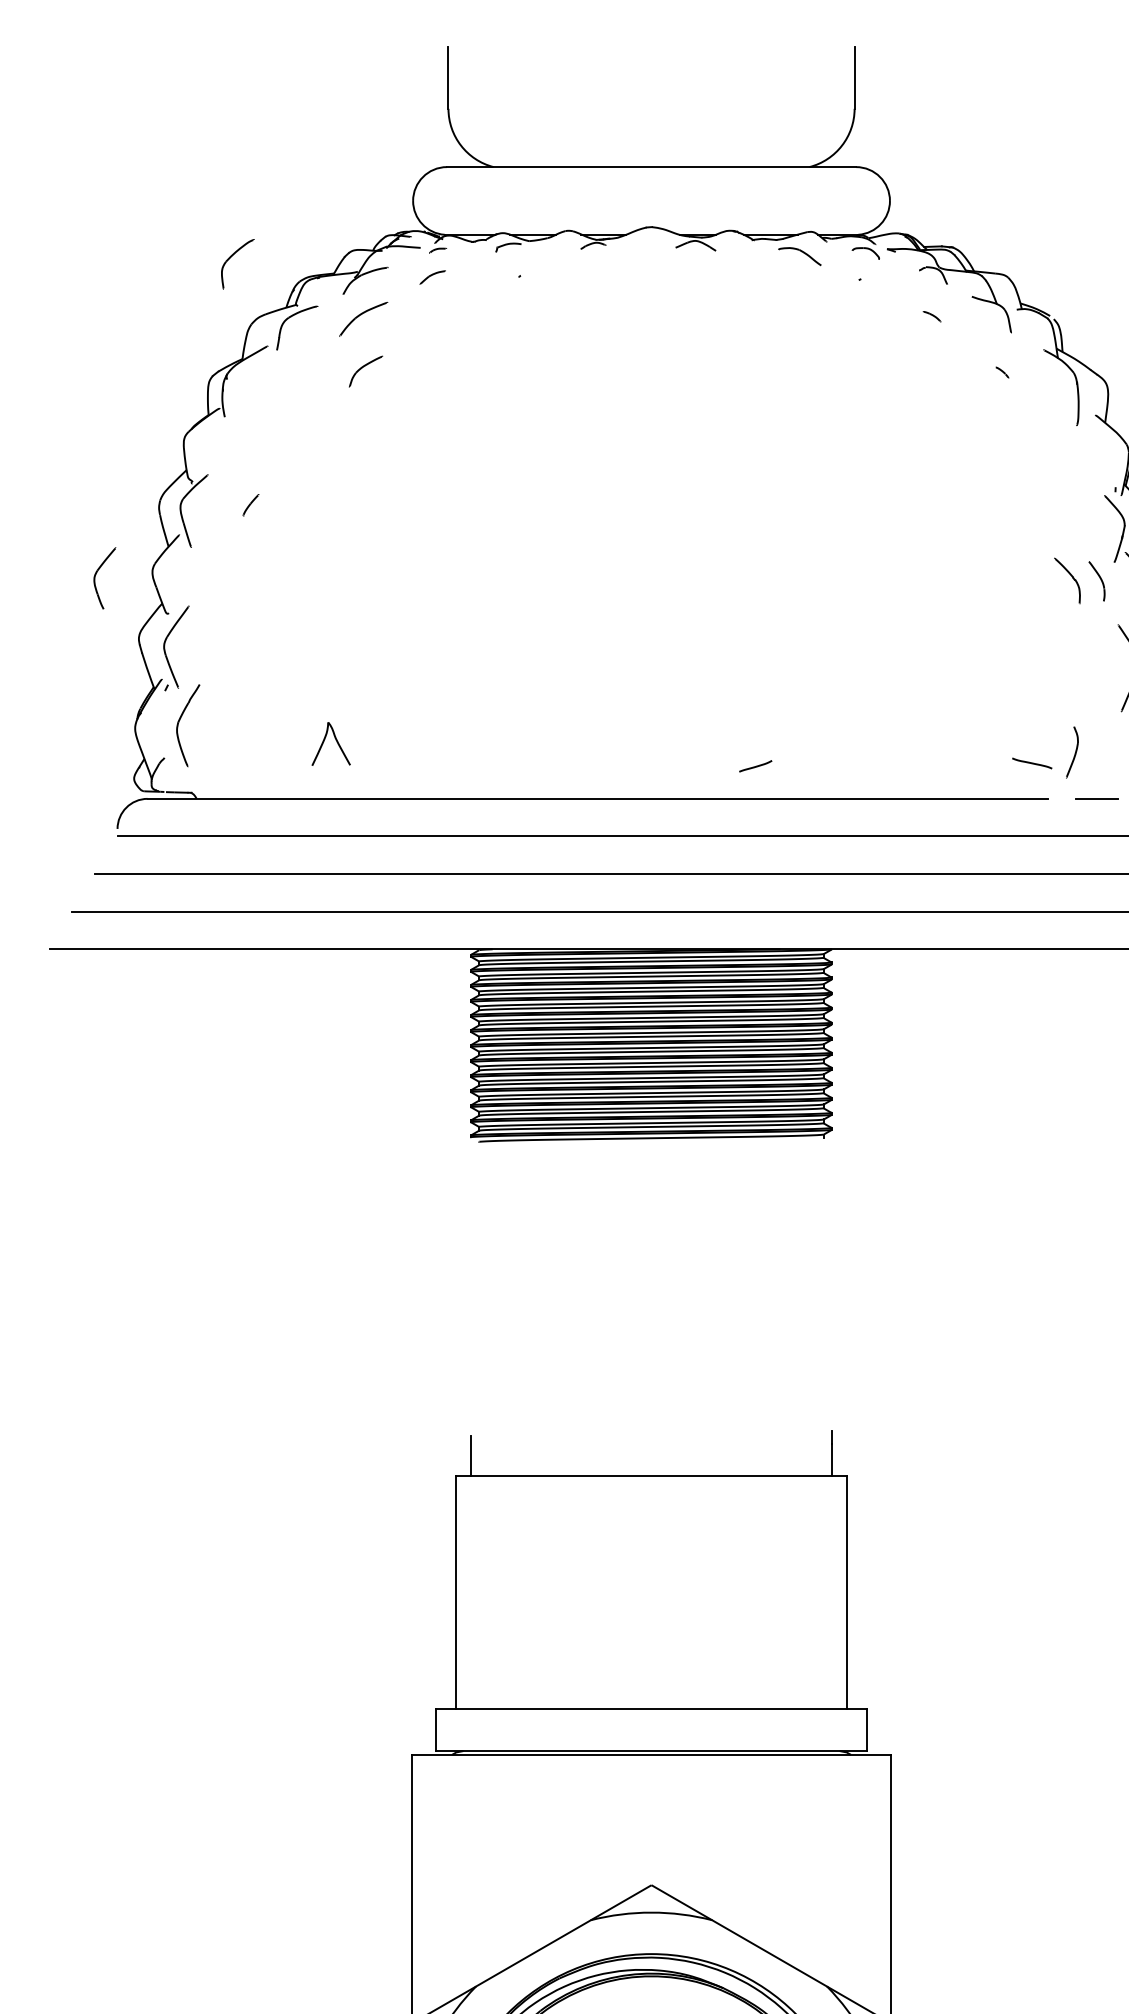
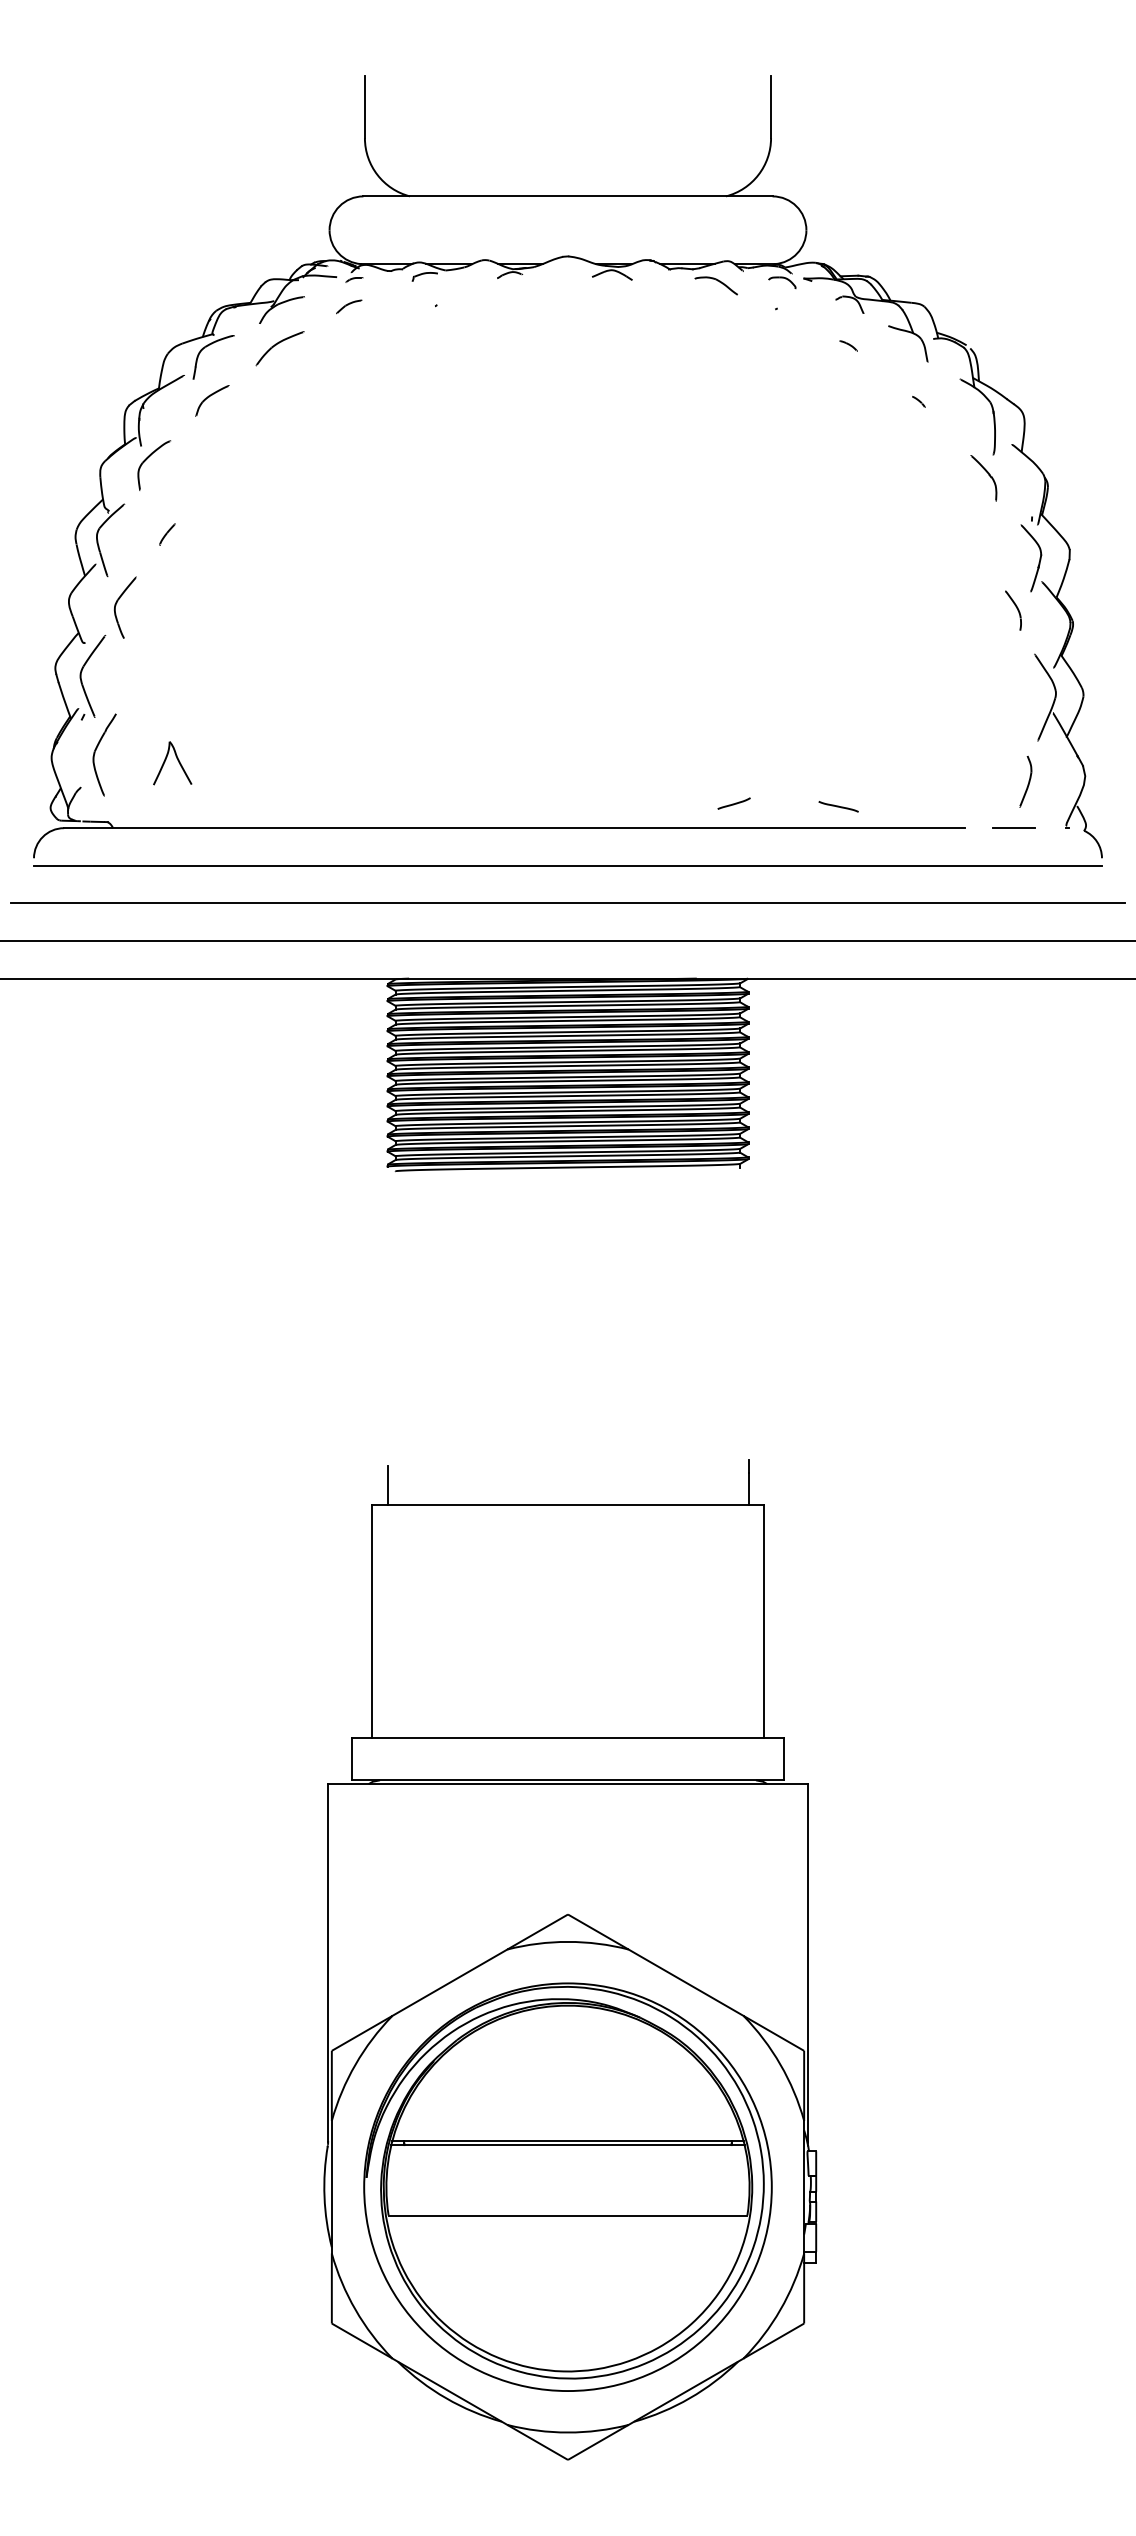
part: (232, 257) -> (148, 458), moved
part: (366, 371) -> (212, 400), moved
part: (97, 574) -> (117, 603), moved
part: (1067, 581) -> (983, 478), moved
part: (331, 744) -> (172, 763), moved
part: (1072, 752) -> (1025, 781), moved
line: (1032, 763) -> (838, 806), moved
line: (755, 766) -> (733, 803), moved

